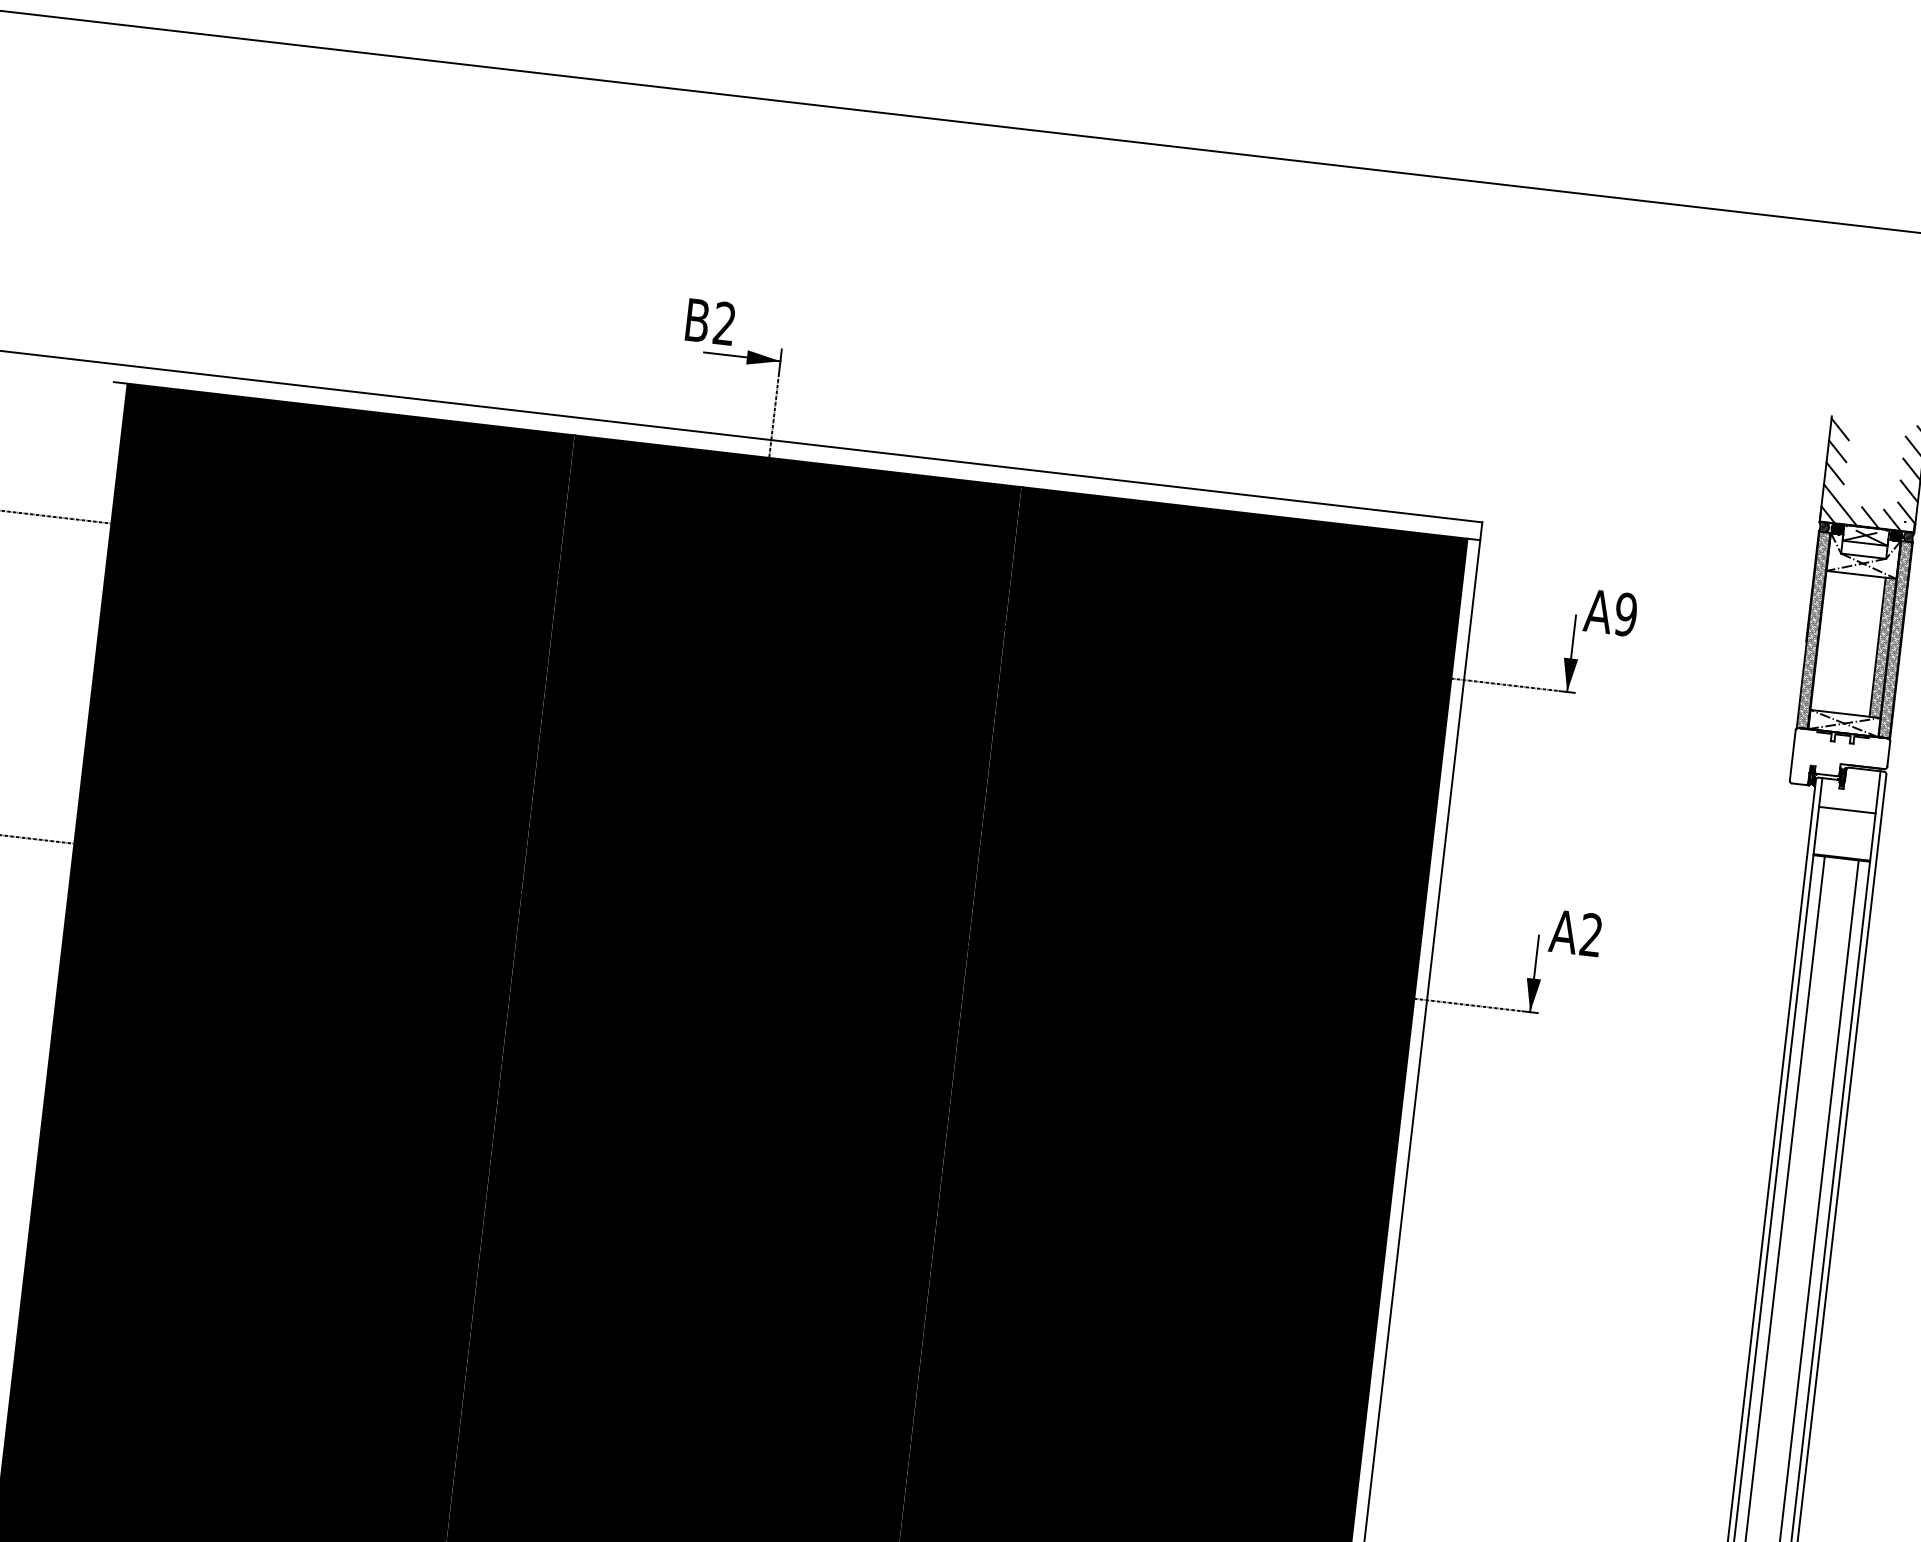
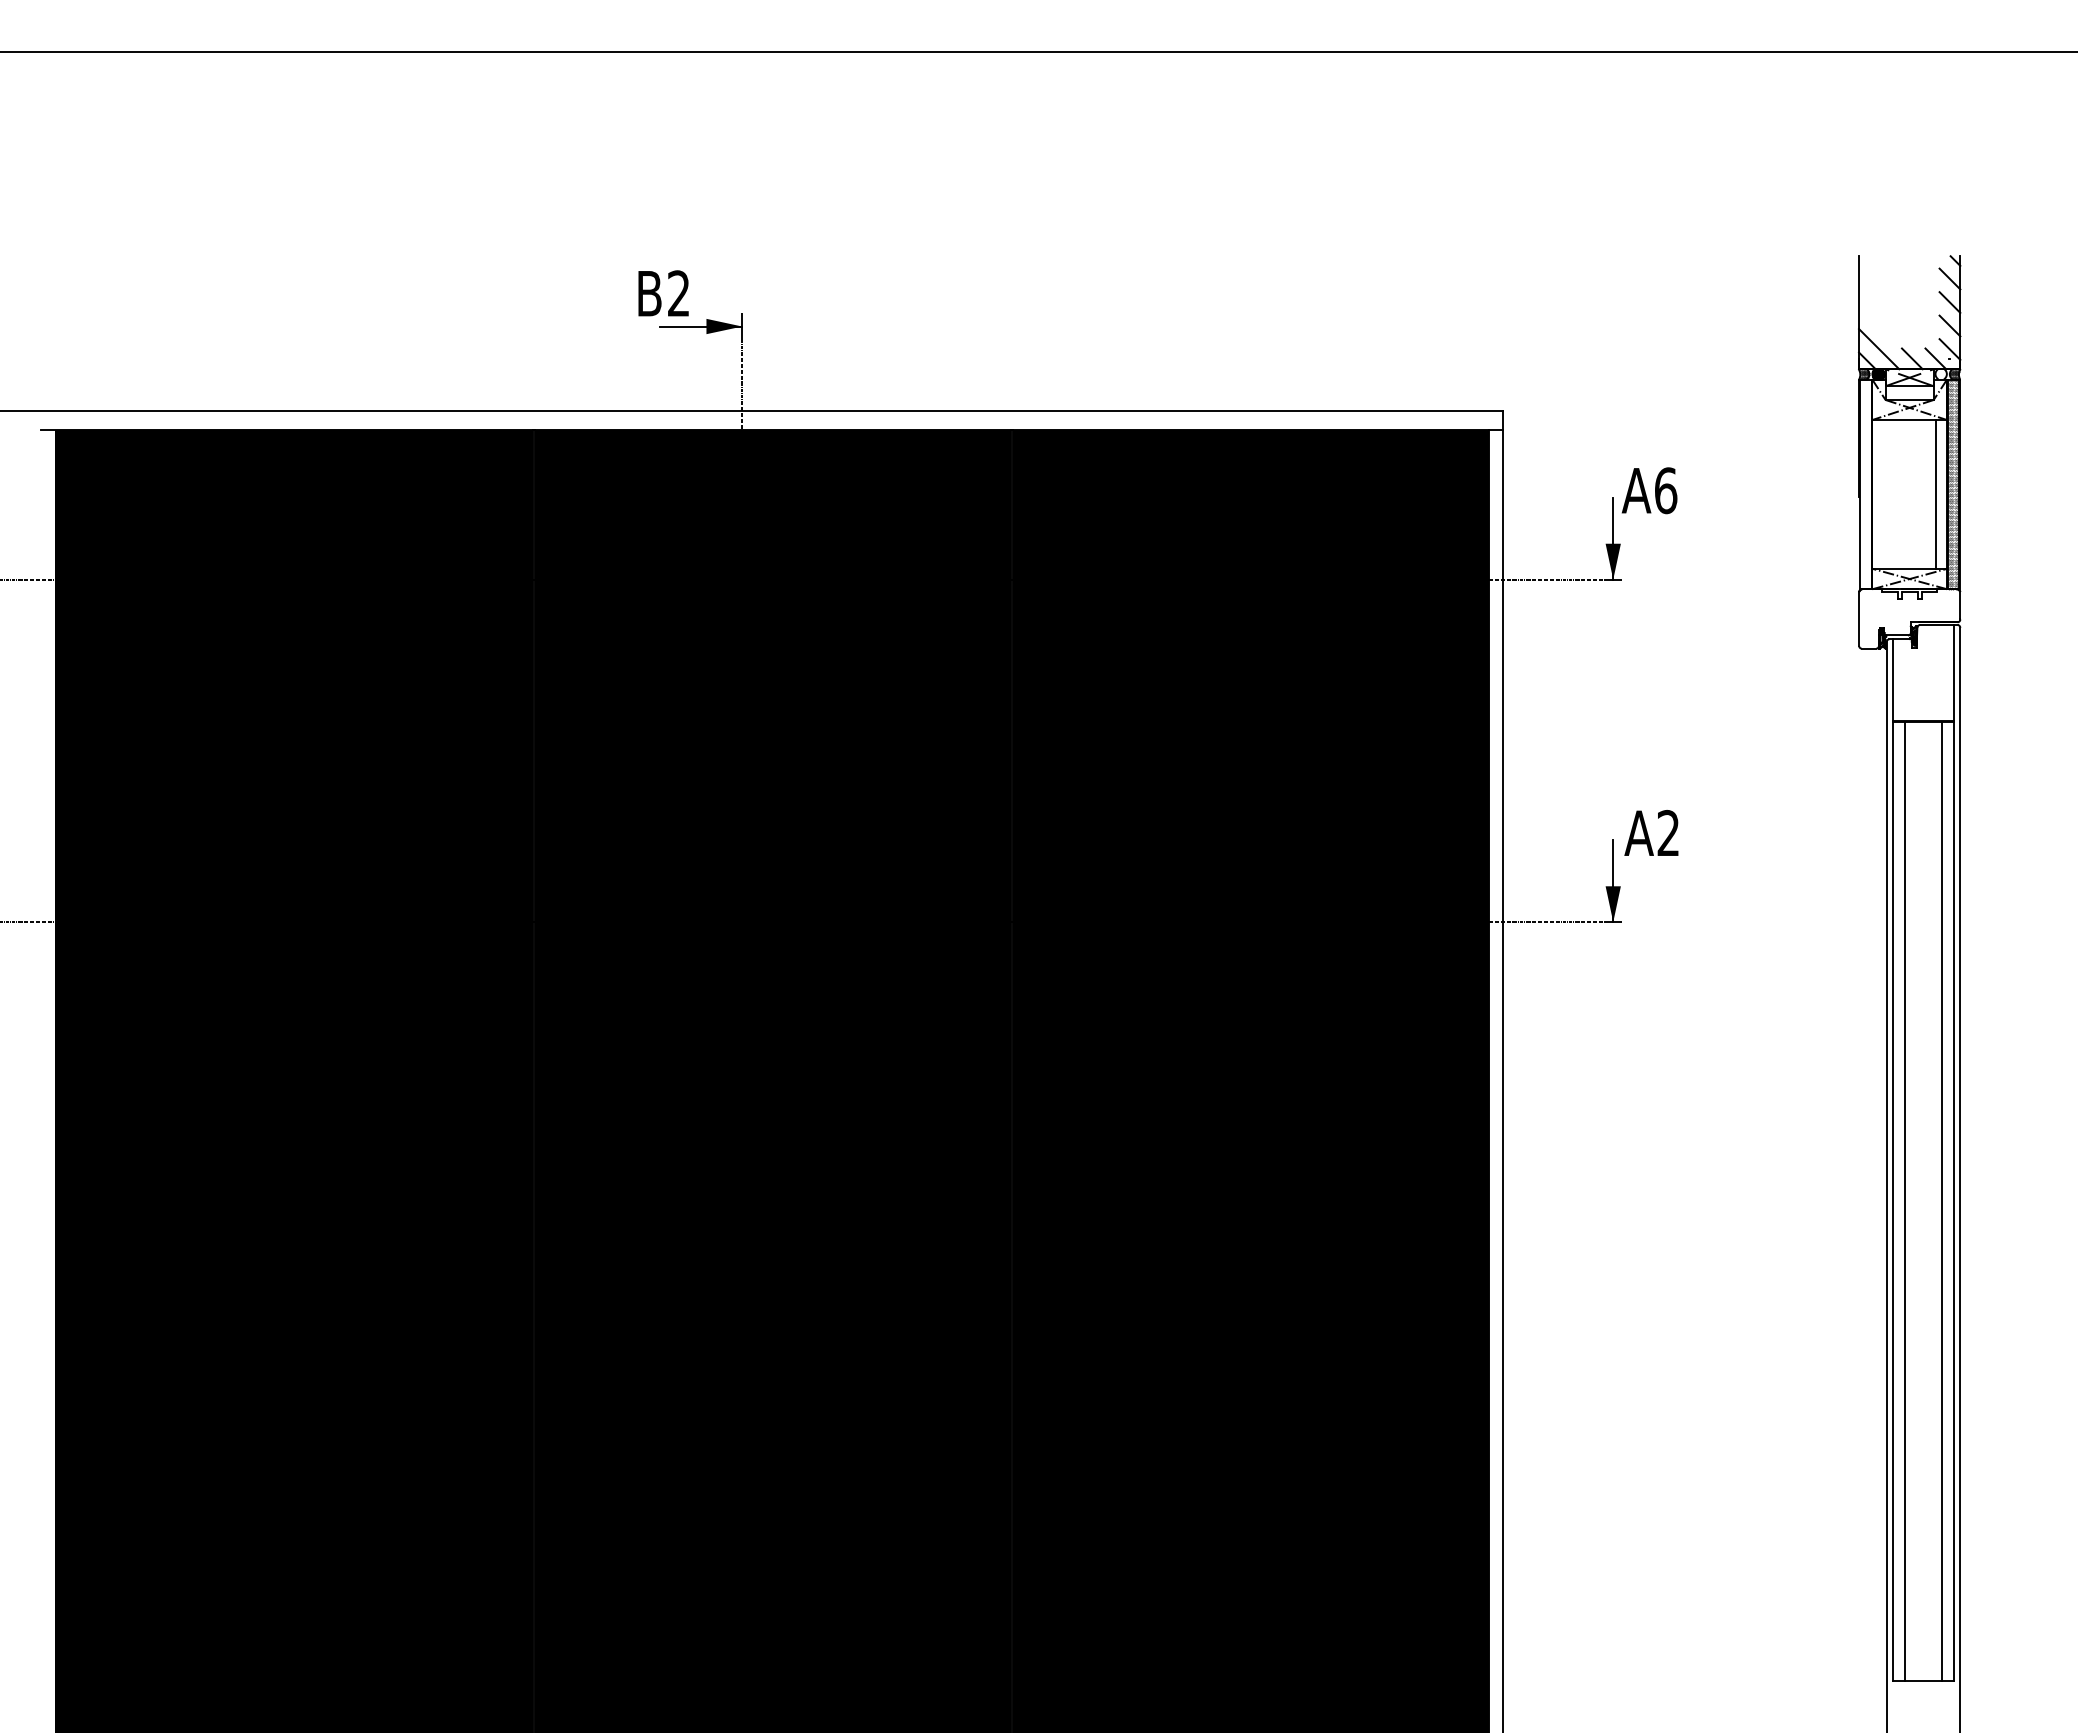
line: (1840, 428) -> (1869, 268), removed
line: (1837, 451) -> (1869, 292), removed
line: (1835, 472) -> (1869, 315), removed
hatch: (1895, 535) -> (1940, 374), removed
text: (1625, 614) -> (1665, 490), A9 -> A6
hatch: (1813, 630) -> (1865, 484), removed
hatch: (1883, 647) -> (1941, 494), removed
line: (1847, 810) -> (1923, 670), removed

